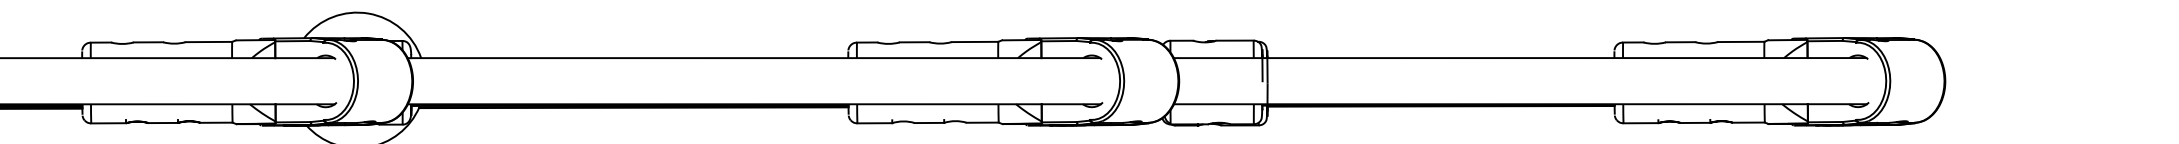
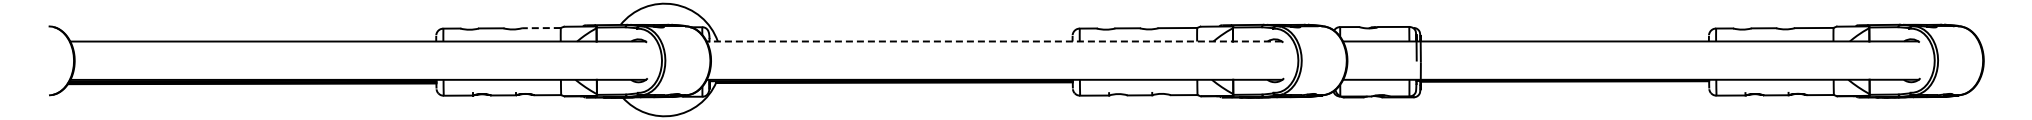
line: (207, 42) -> (540, 28), solid -> dashed
line: (754, 58) -> (994, 41), solid -> dashed

